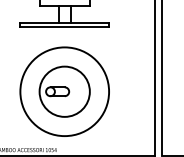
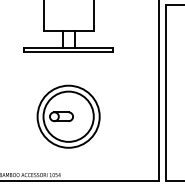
circle: (64, 91) -> (68, 116), size x0.7

